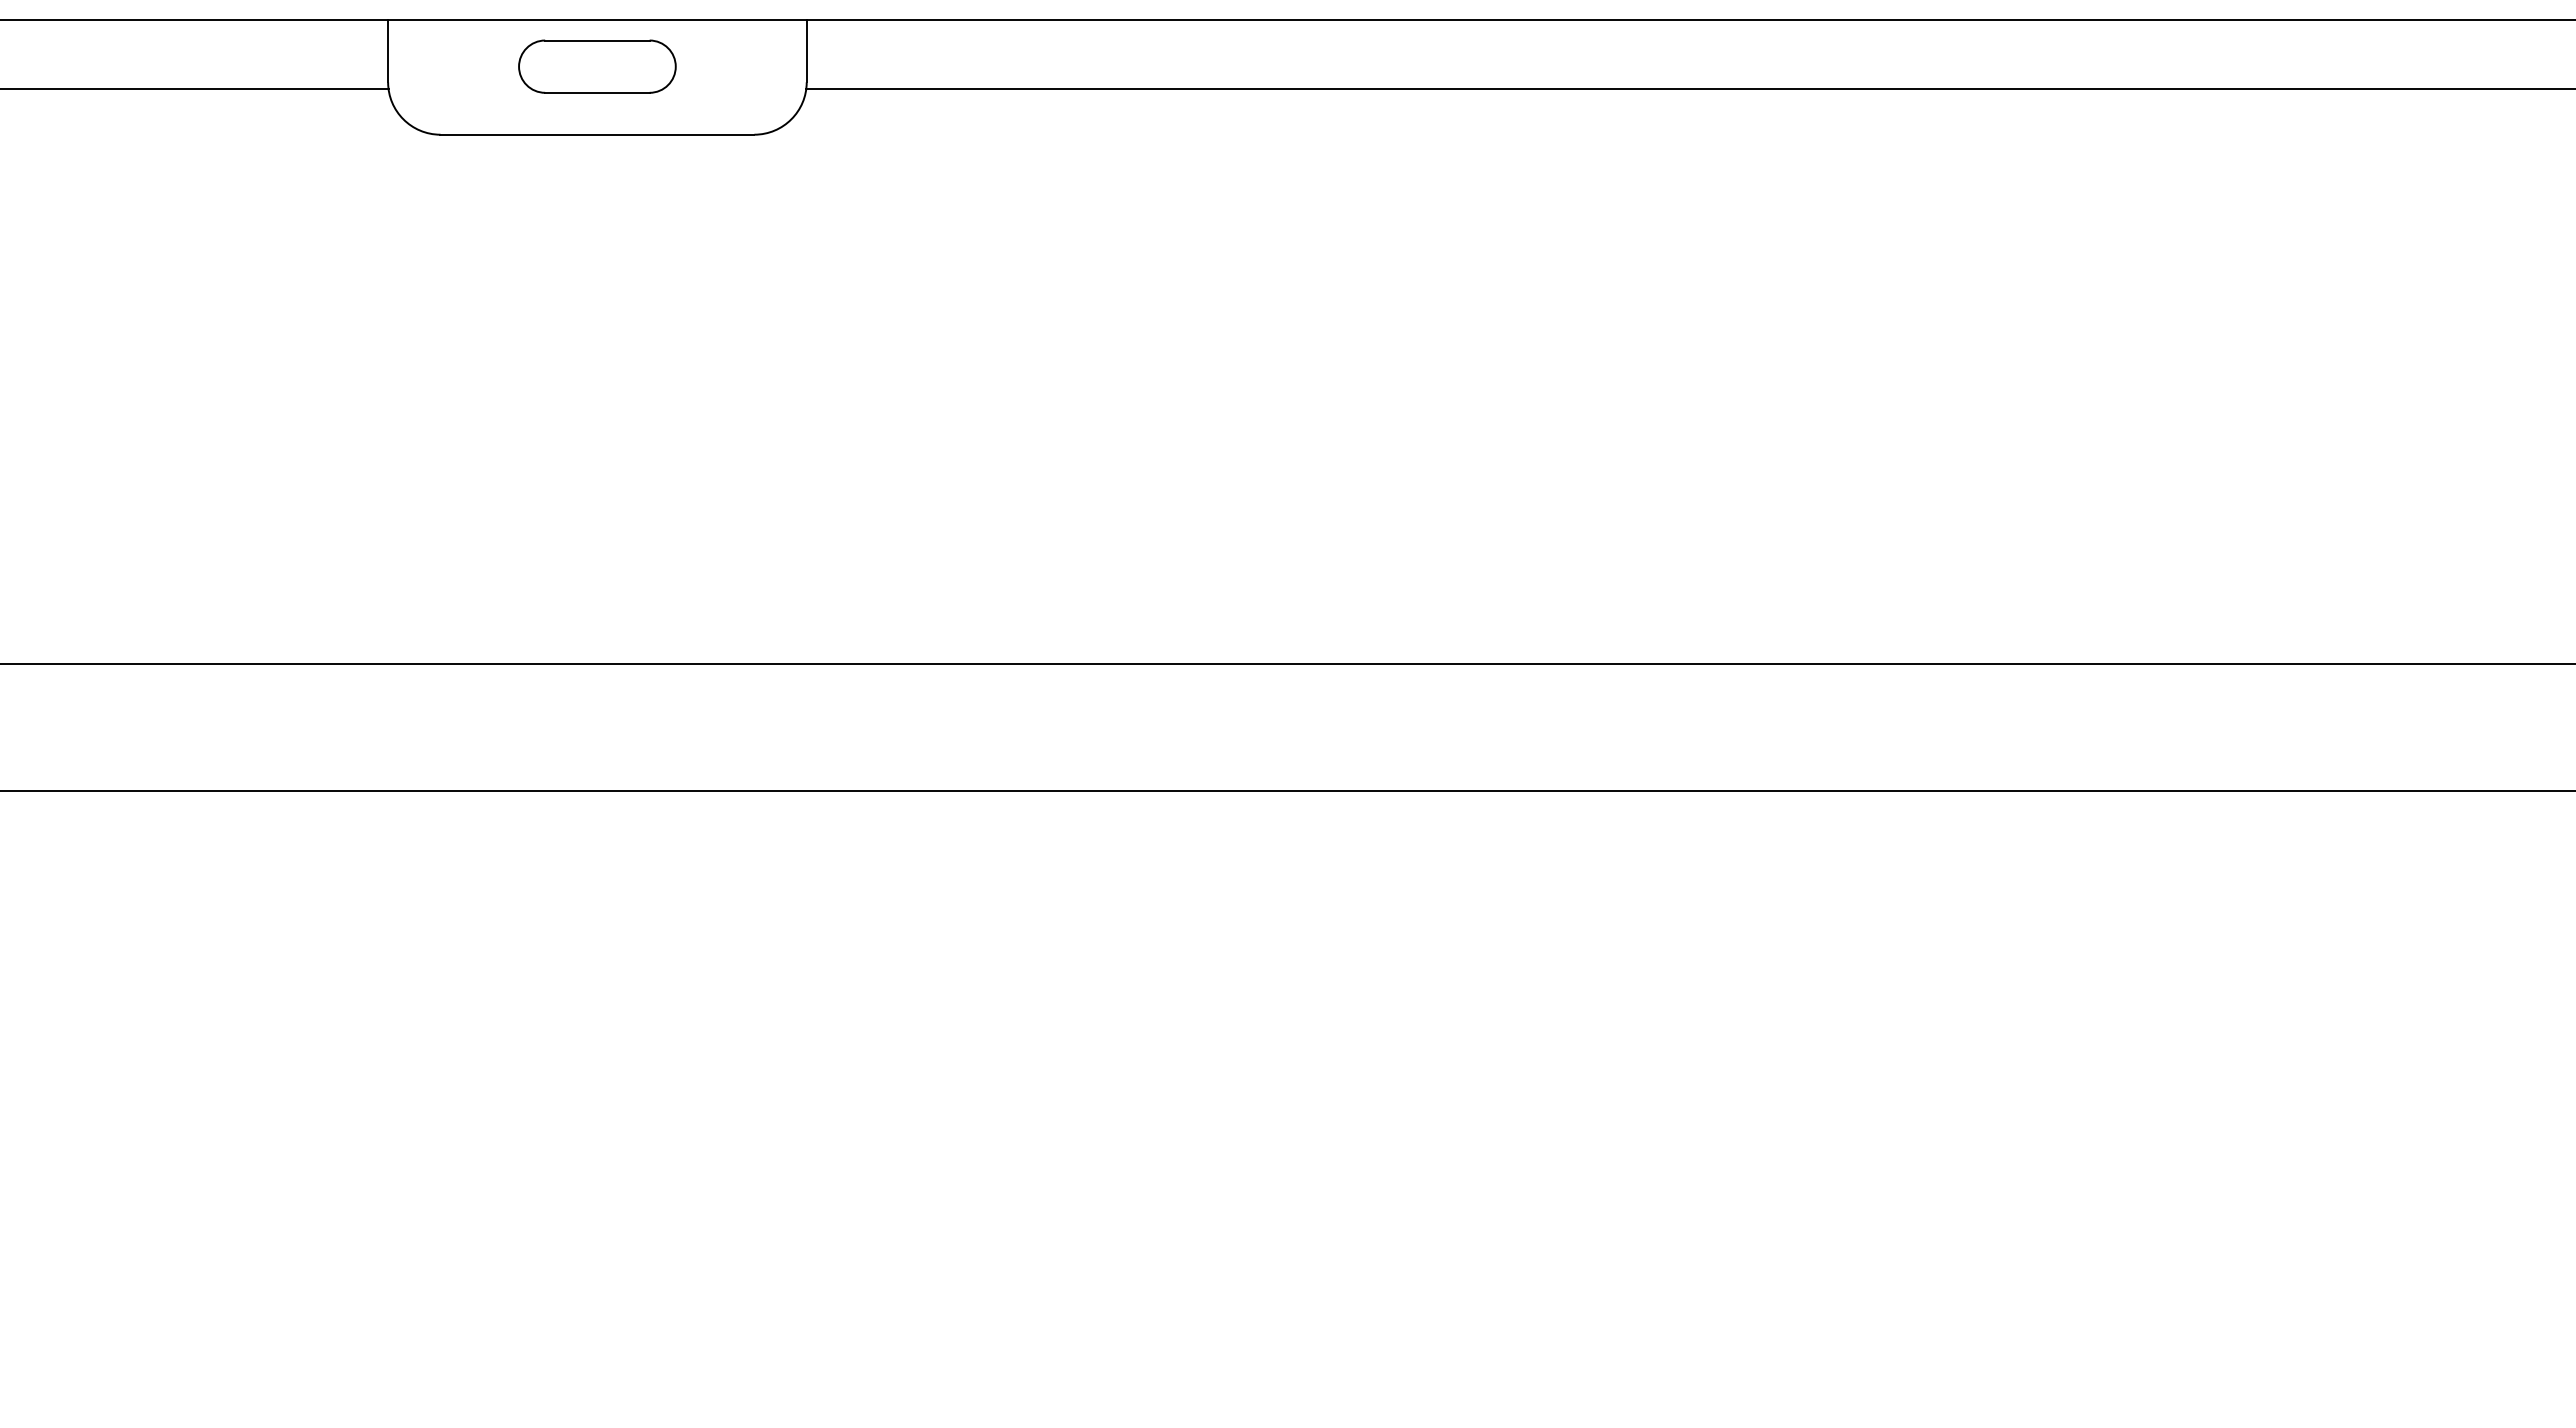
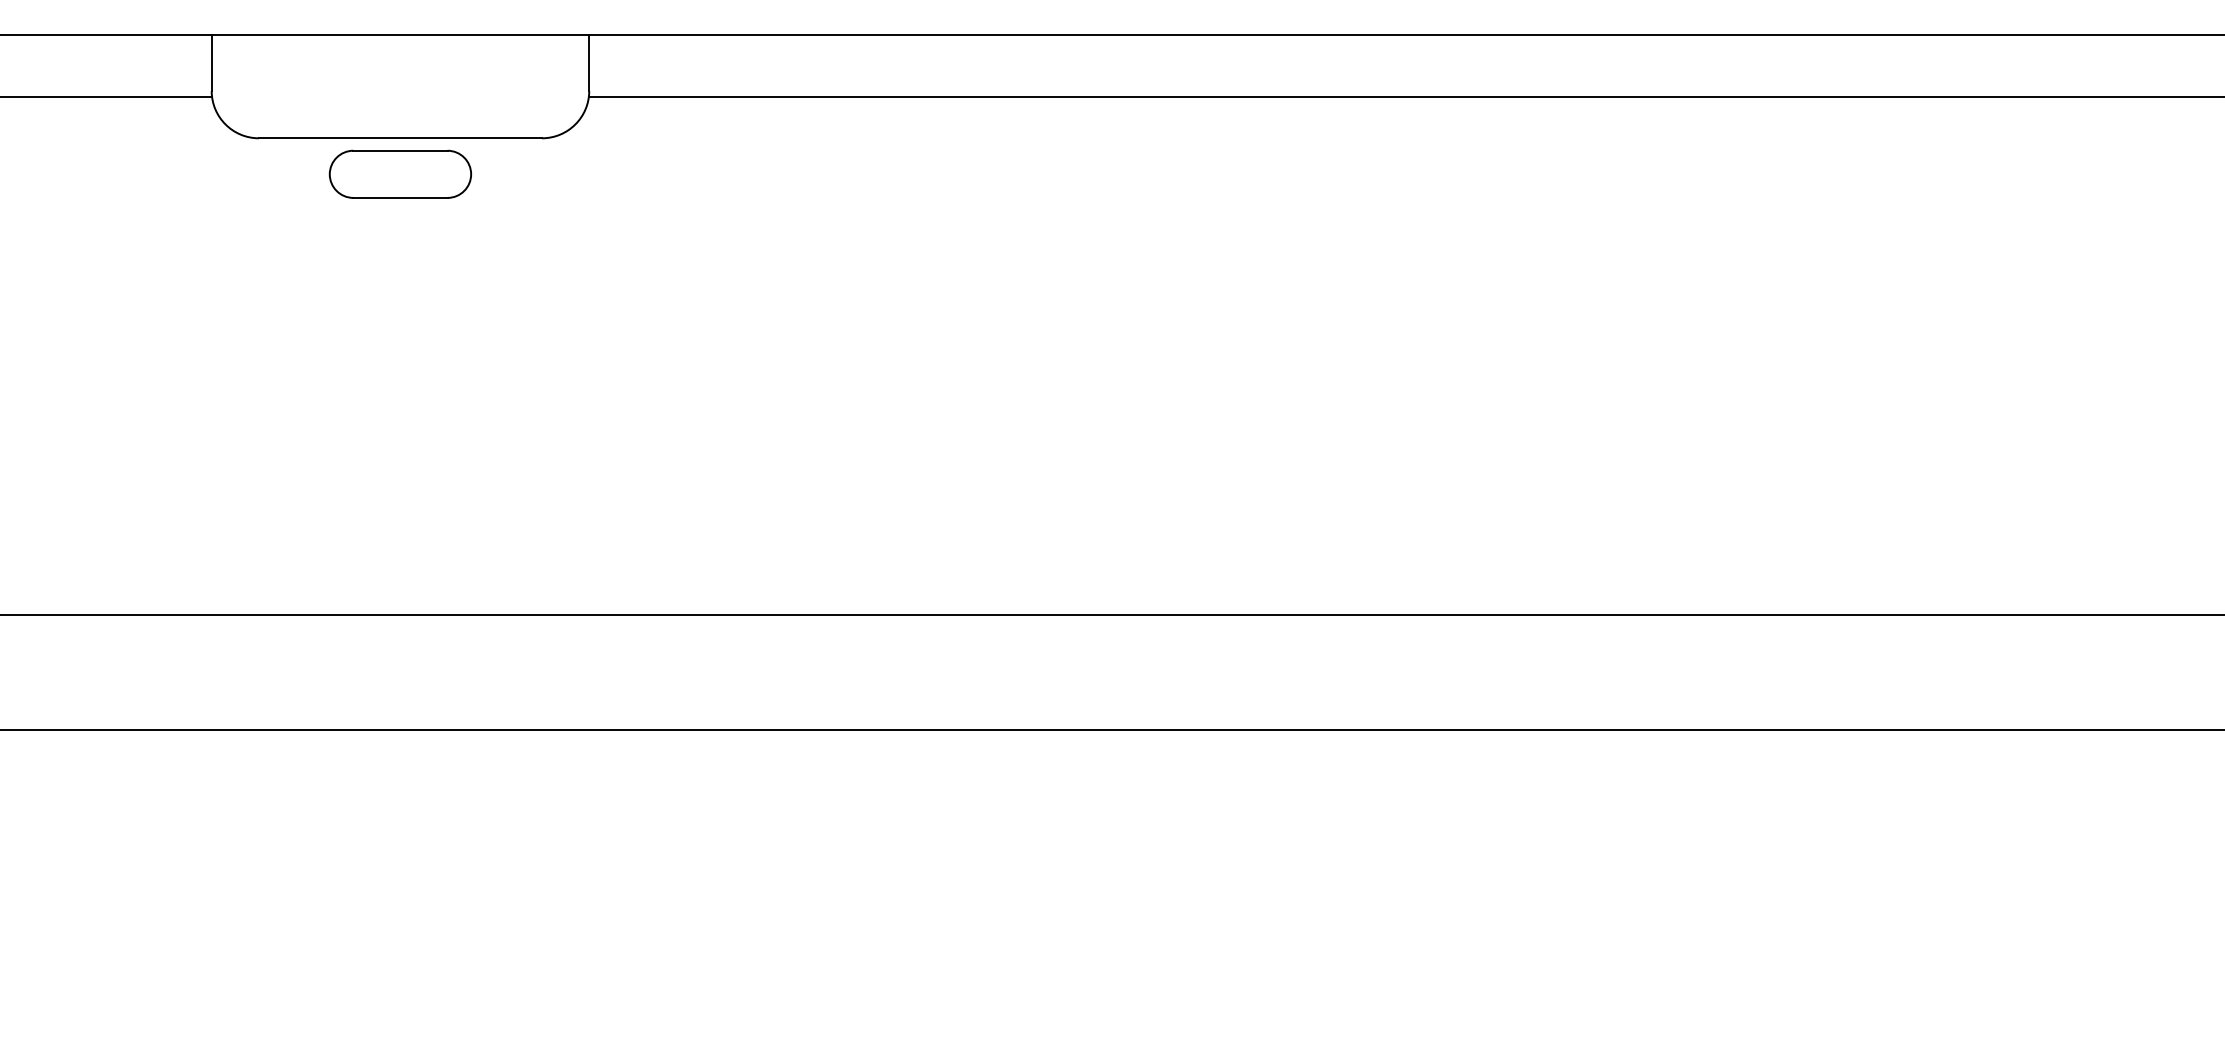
part: (597, 66) -> (400, 174), moved

